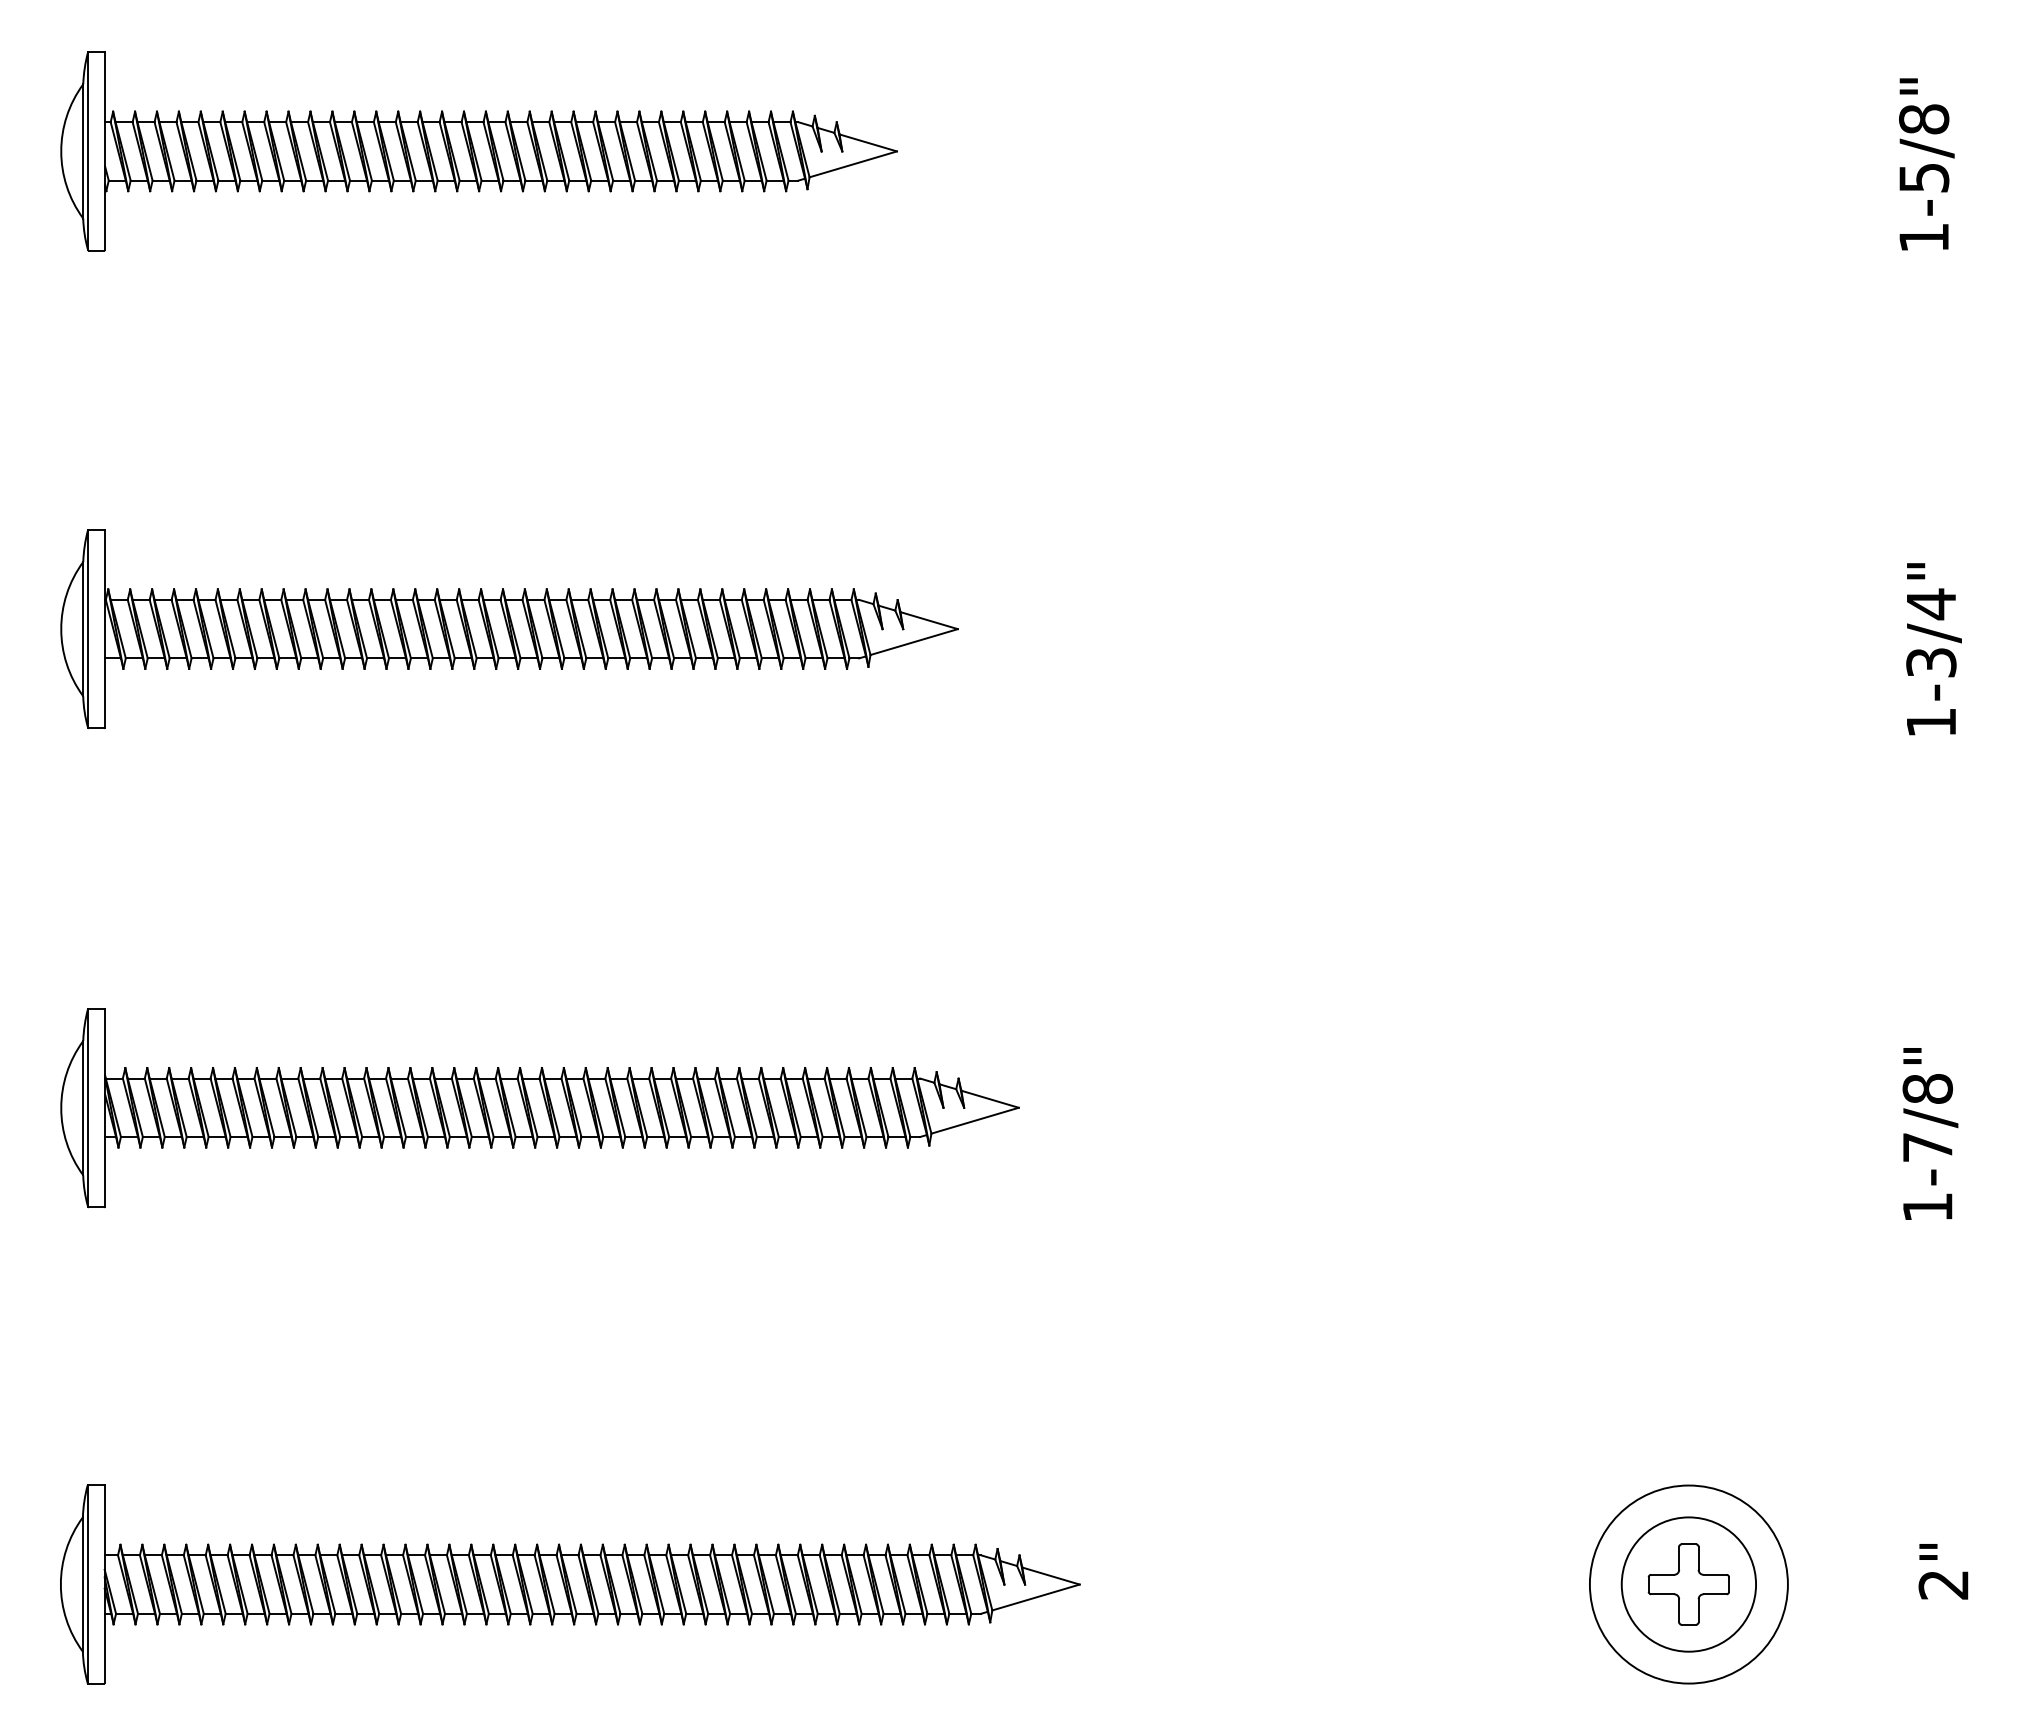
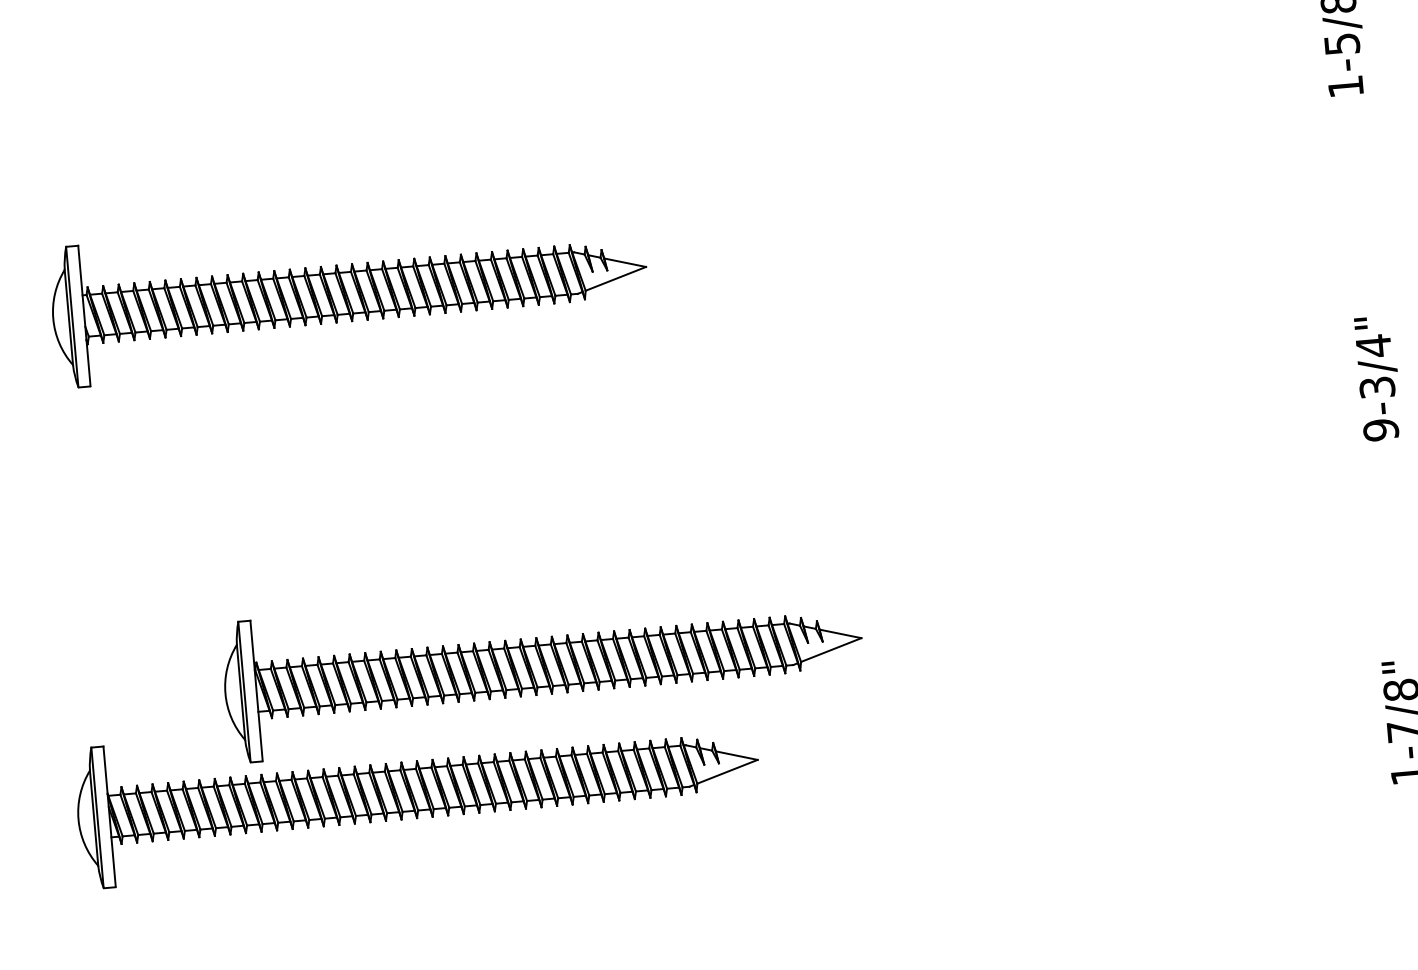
part: (478, 151) -> (349, 292), moved
part: (509, 629) -> (543, 666), moved
text: (1931, 722) -> (1381, 429), 1-3/4" -> 9-3/4"

